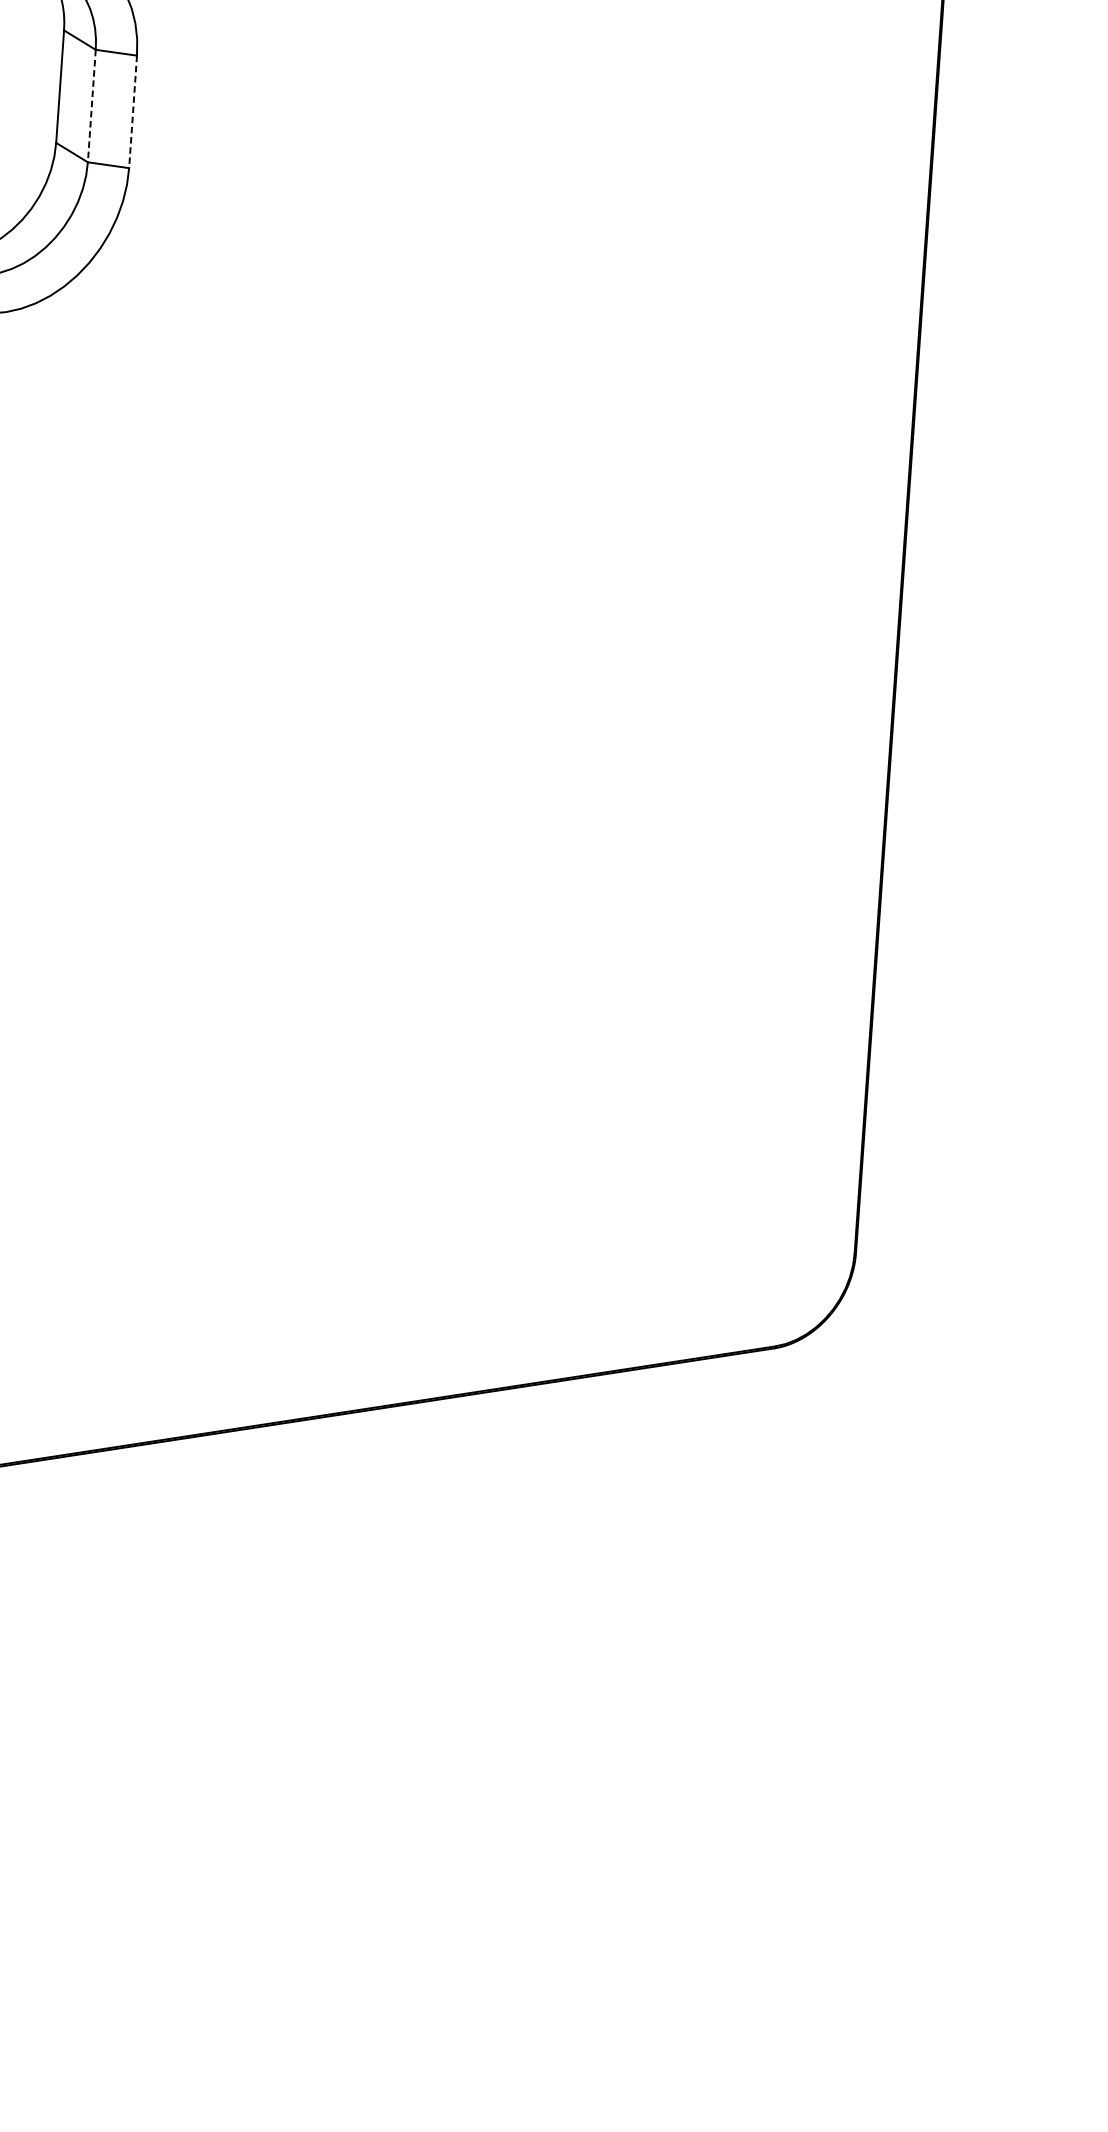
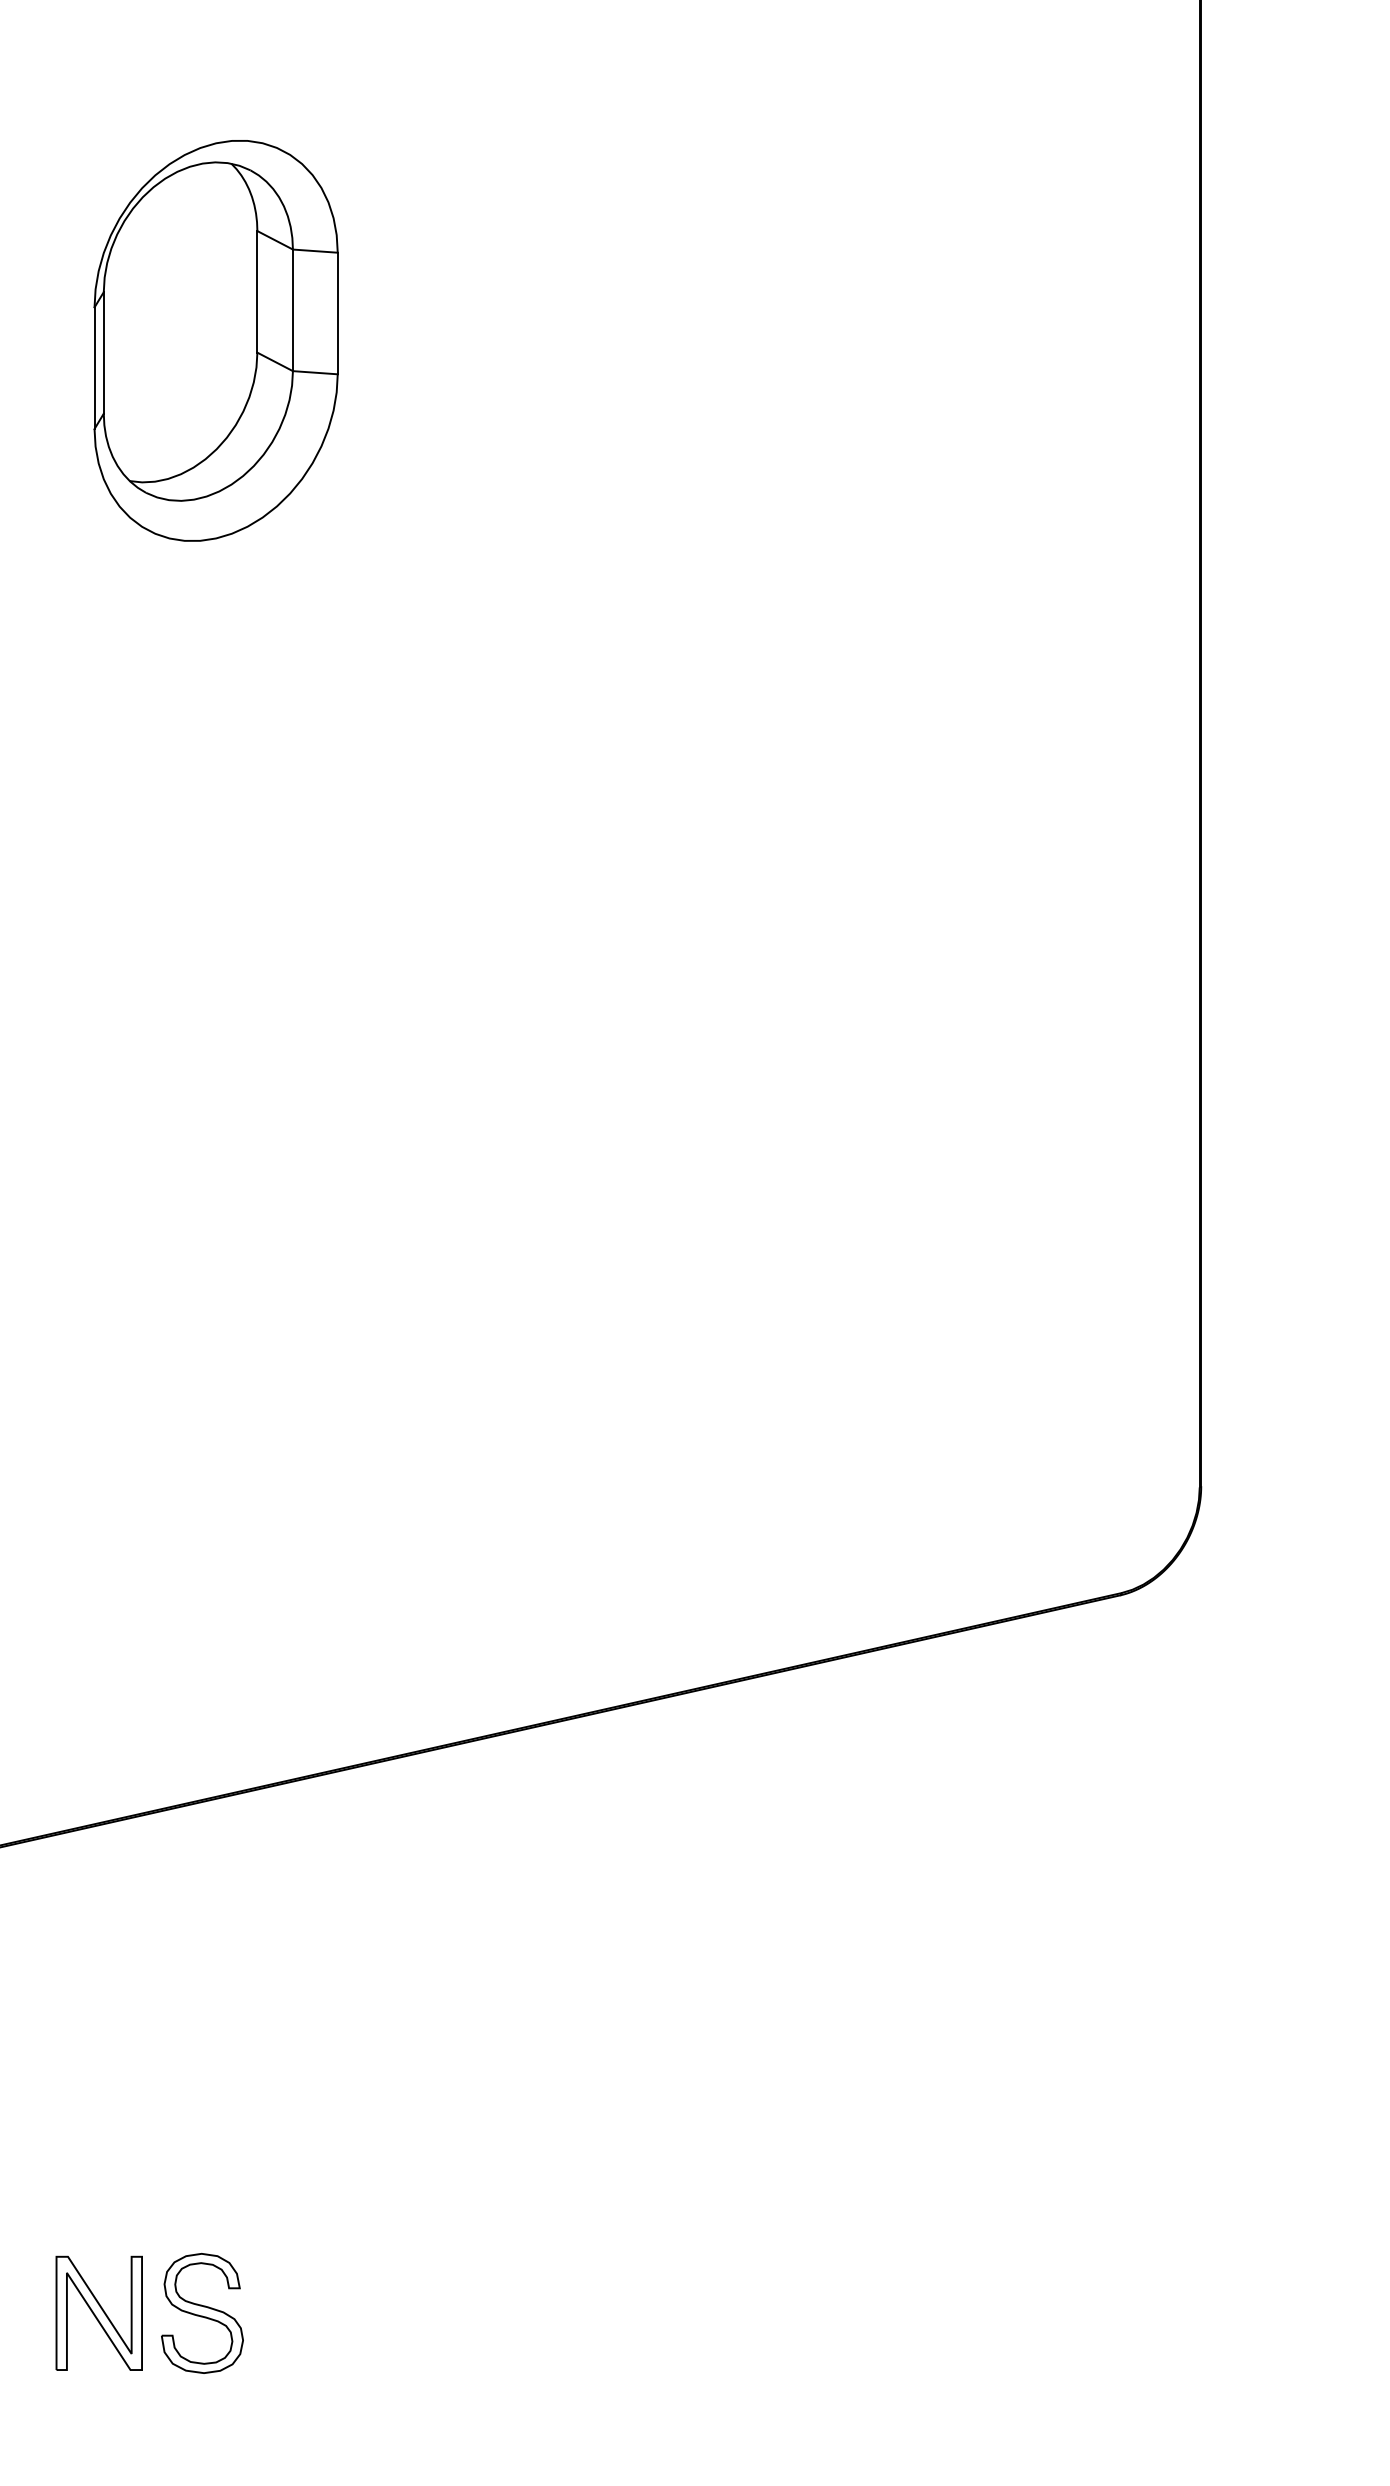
line: (91, 106) -> (292, 310), dashed -> solid
line: (132, 111) -> (337, 313), dashed -> solid

